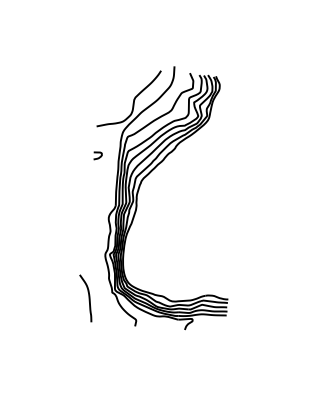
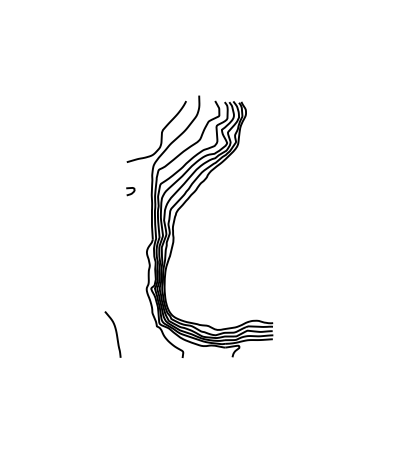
curve: (88, 297) -> (115, 333), moved

